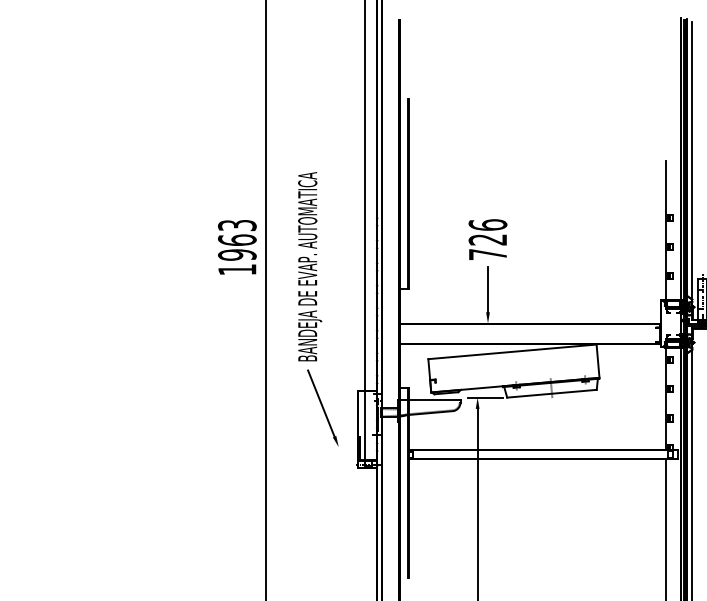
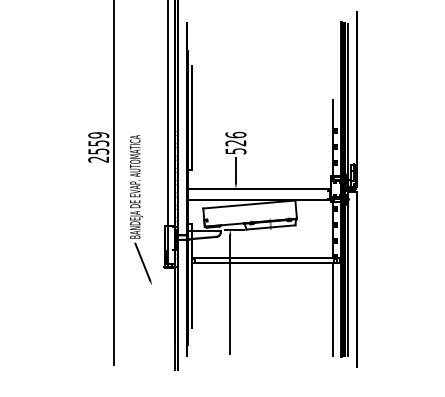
text: (236, 247) -> (98, 147), 1963 -> 2559
text: (487, 254) -> (235, 151), 726 -> 526
part: (317, 307) -> (140, 209), moved

